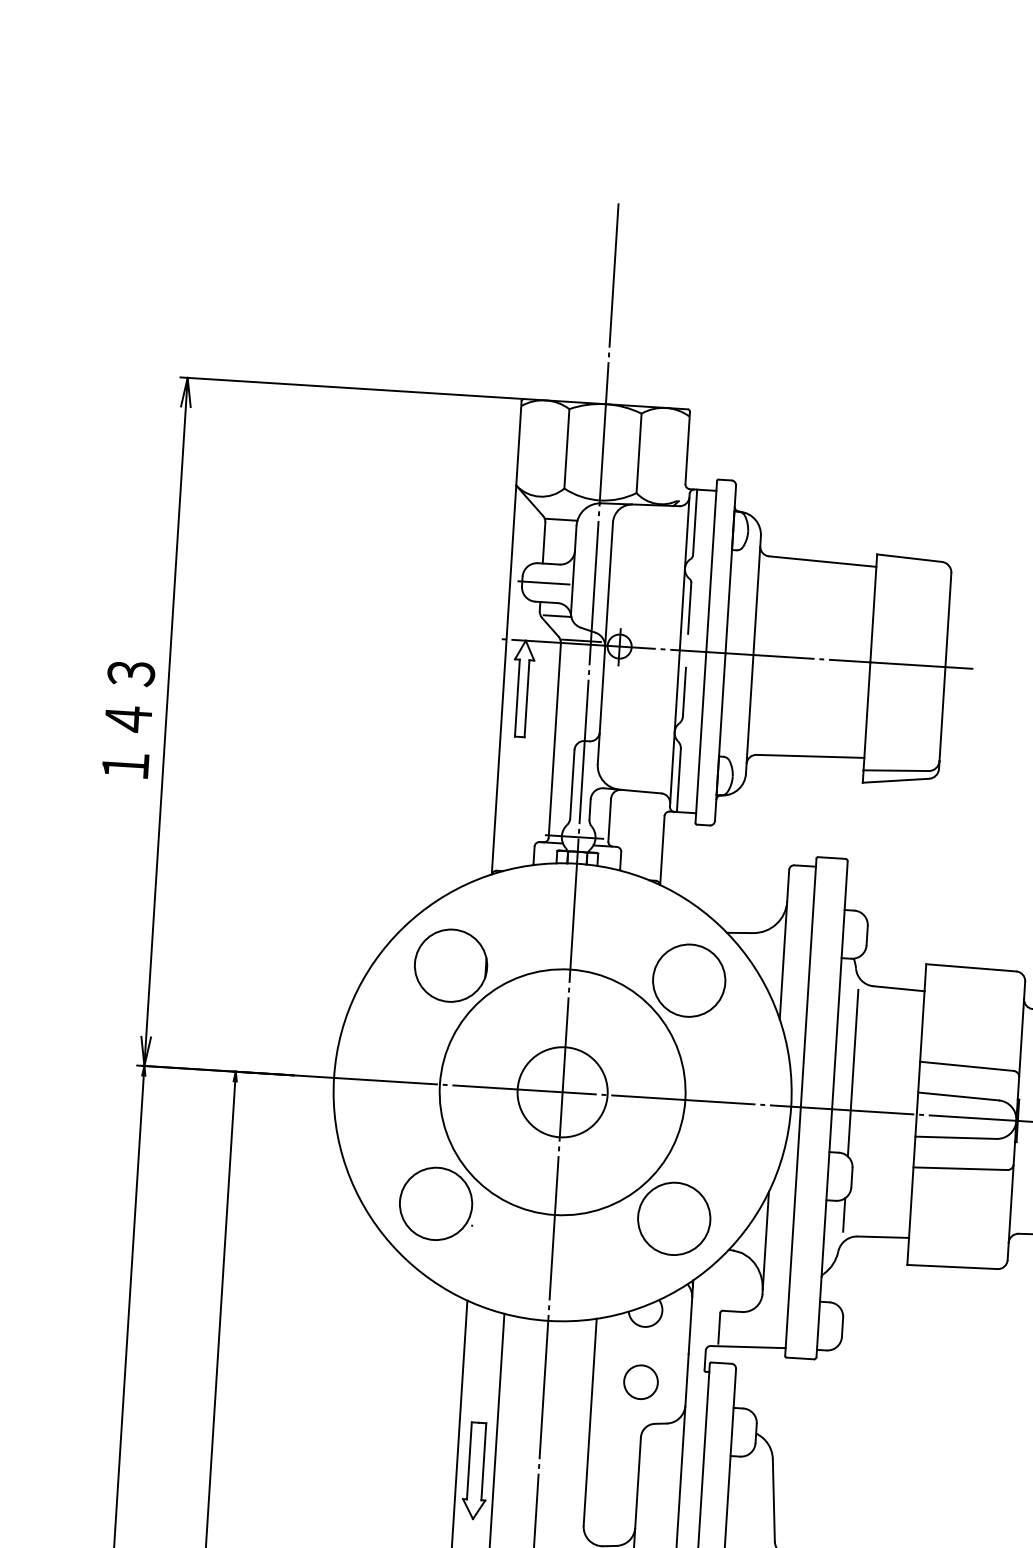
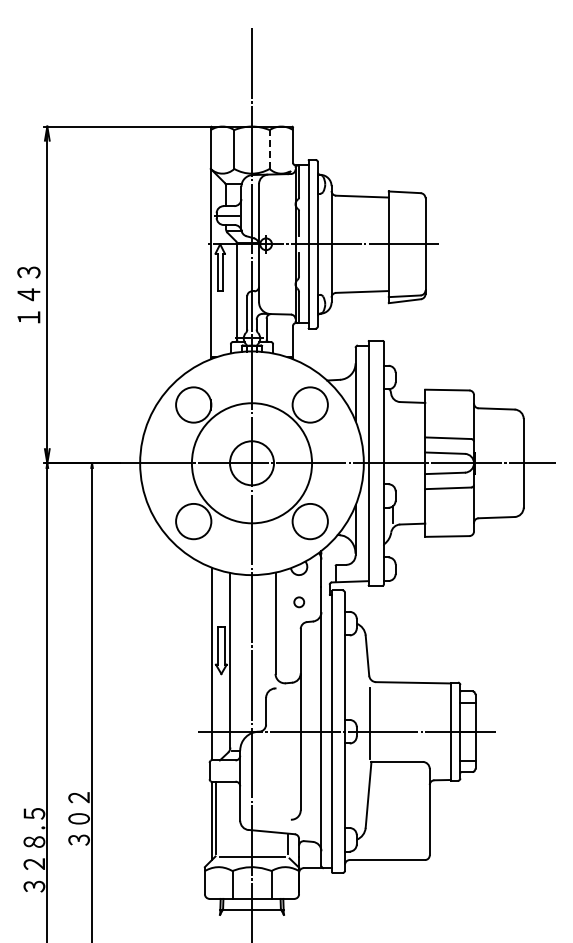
line: (638, 453) -> (269, 149), solid -> dashed
line: (852, 1071) -> (392, 444), removed
circle: (641, 1382) -> (299, 602), size x0.6

